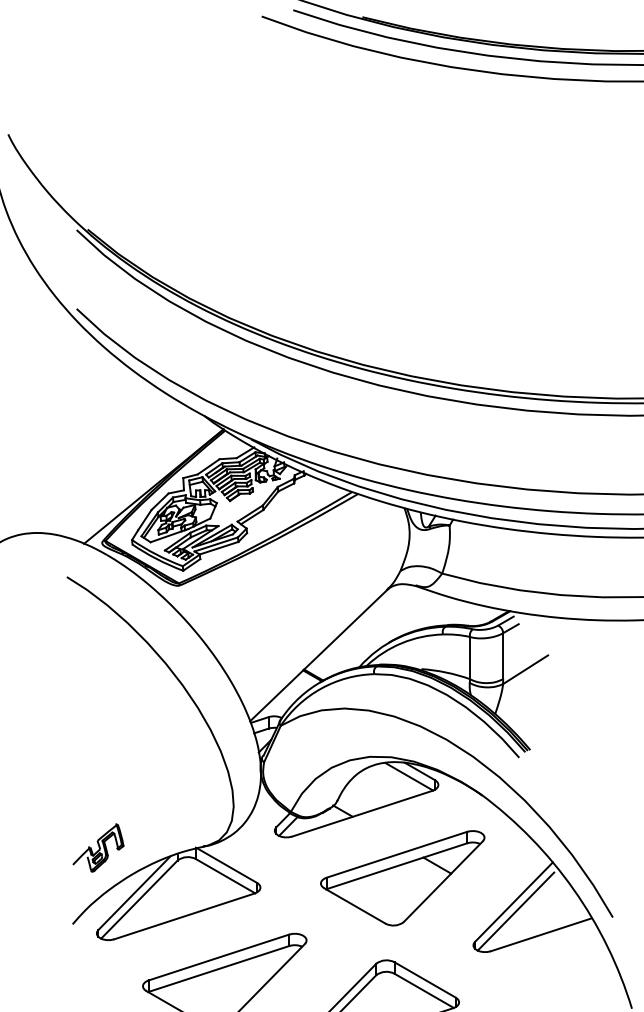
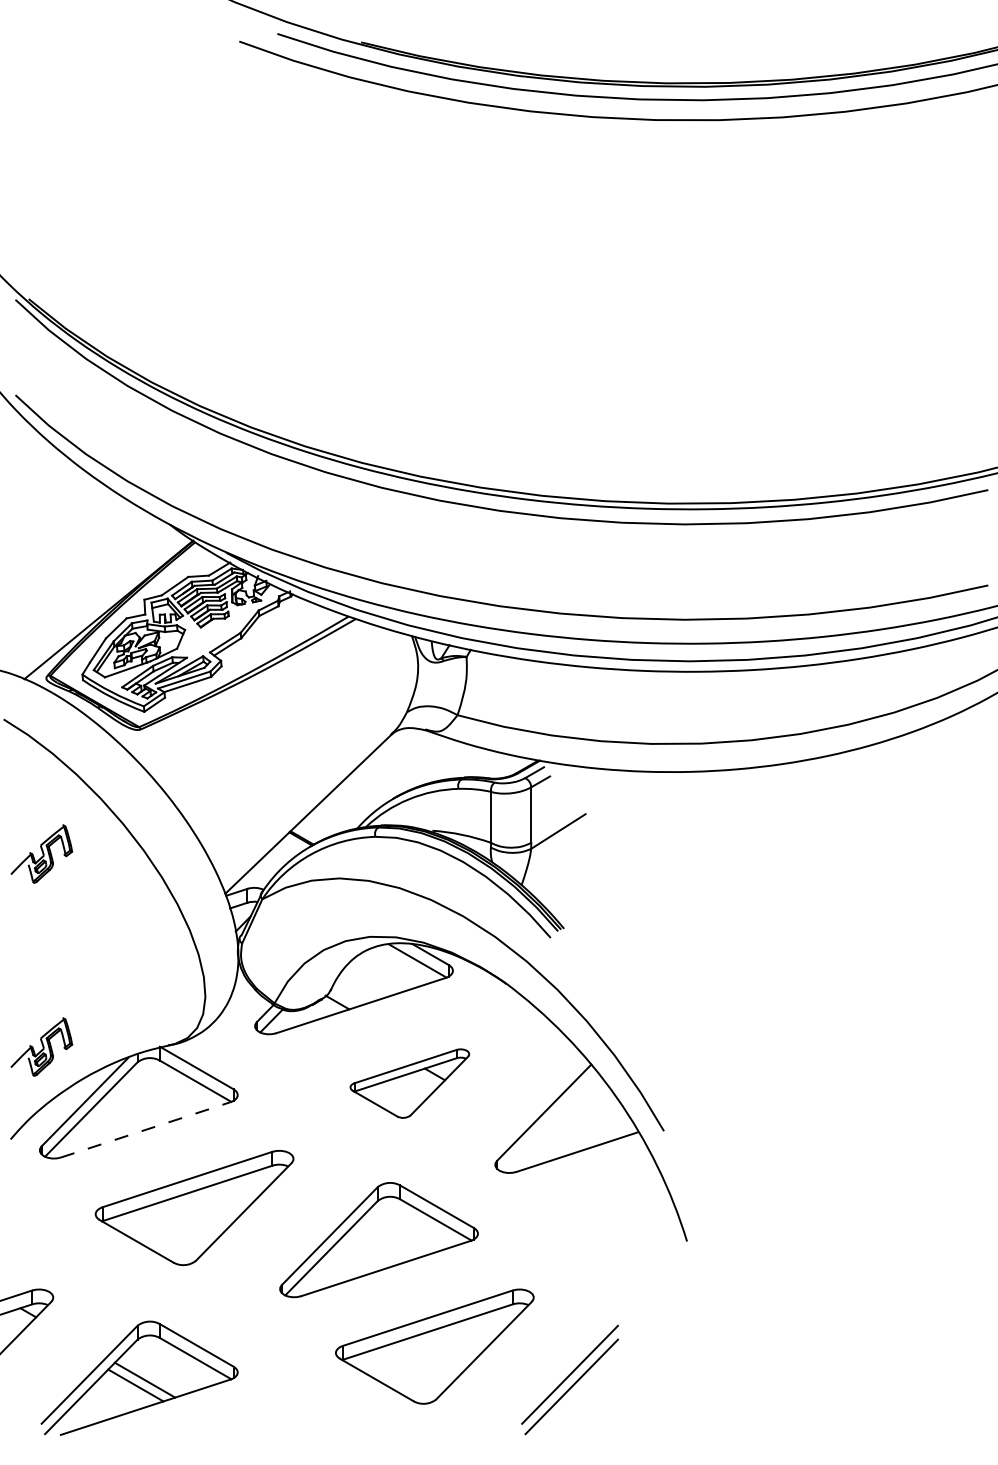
part: (98, 687) -> (41, 853), added
part: (402, 878) -> (409, 1083), size x0.6
line: (515, 911) -> (546, 1123), removed
line: (185, 916) -> (146, 1129), solid -> dashed

